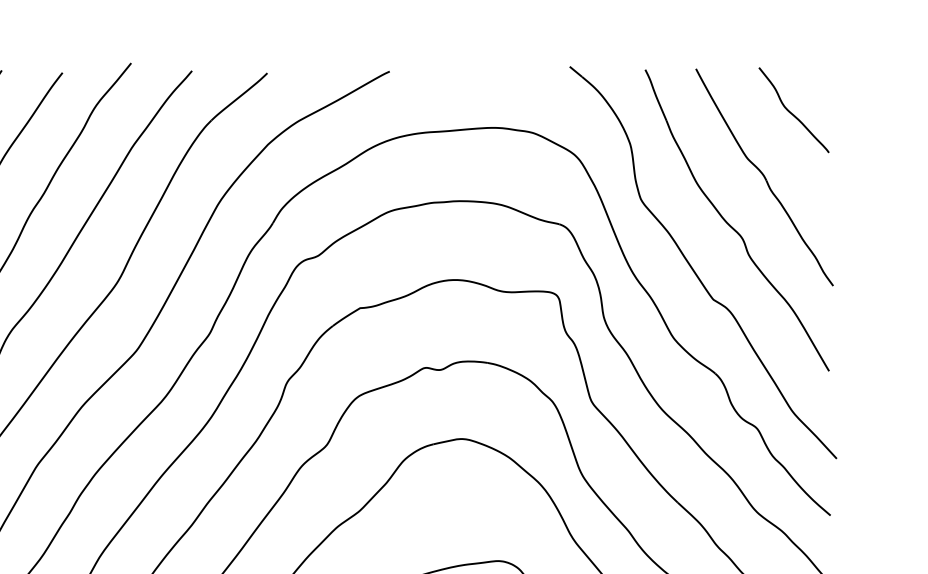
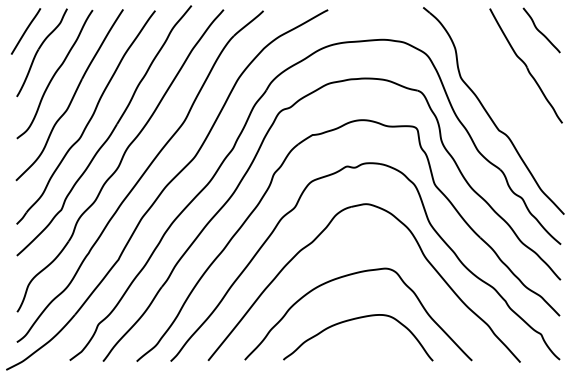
part: (736, 220) -> (511, 88), removed

